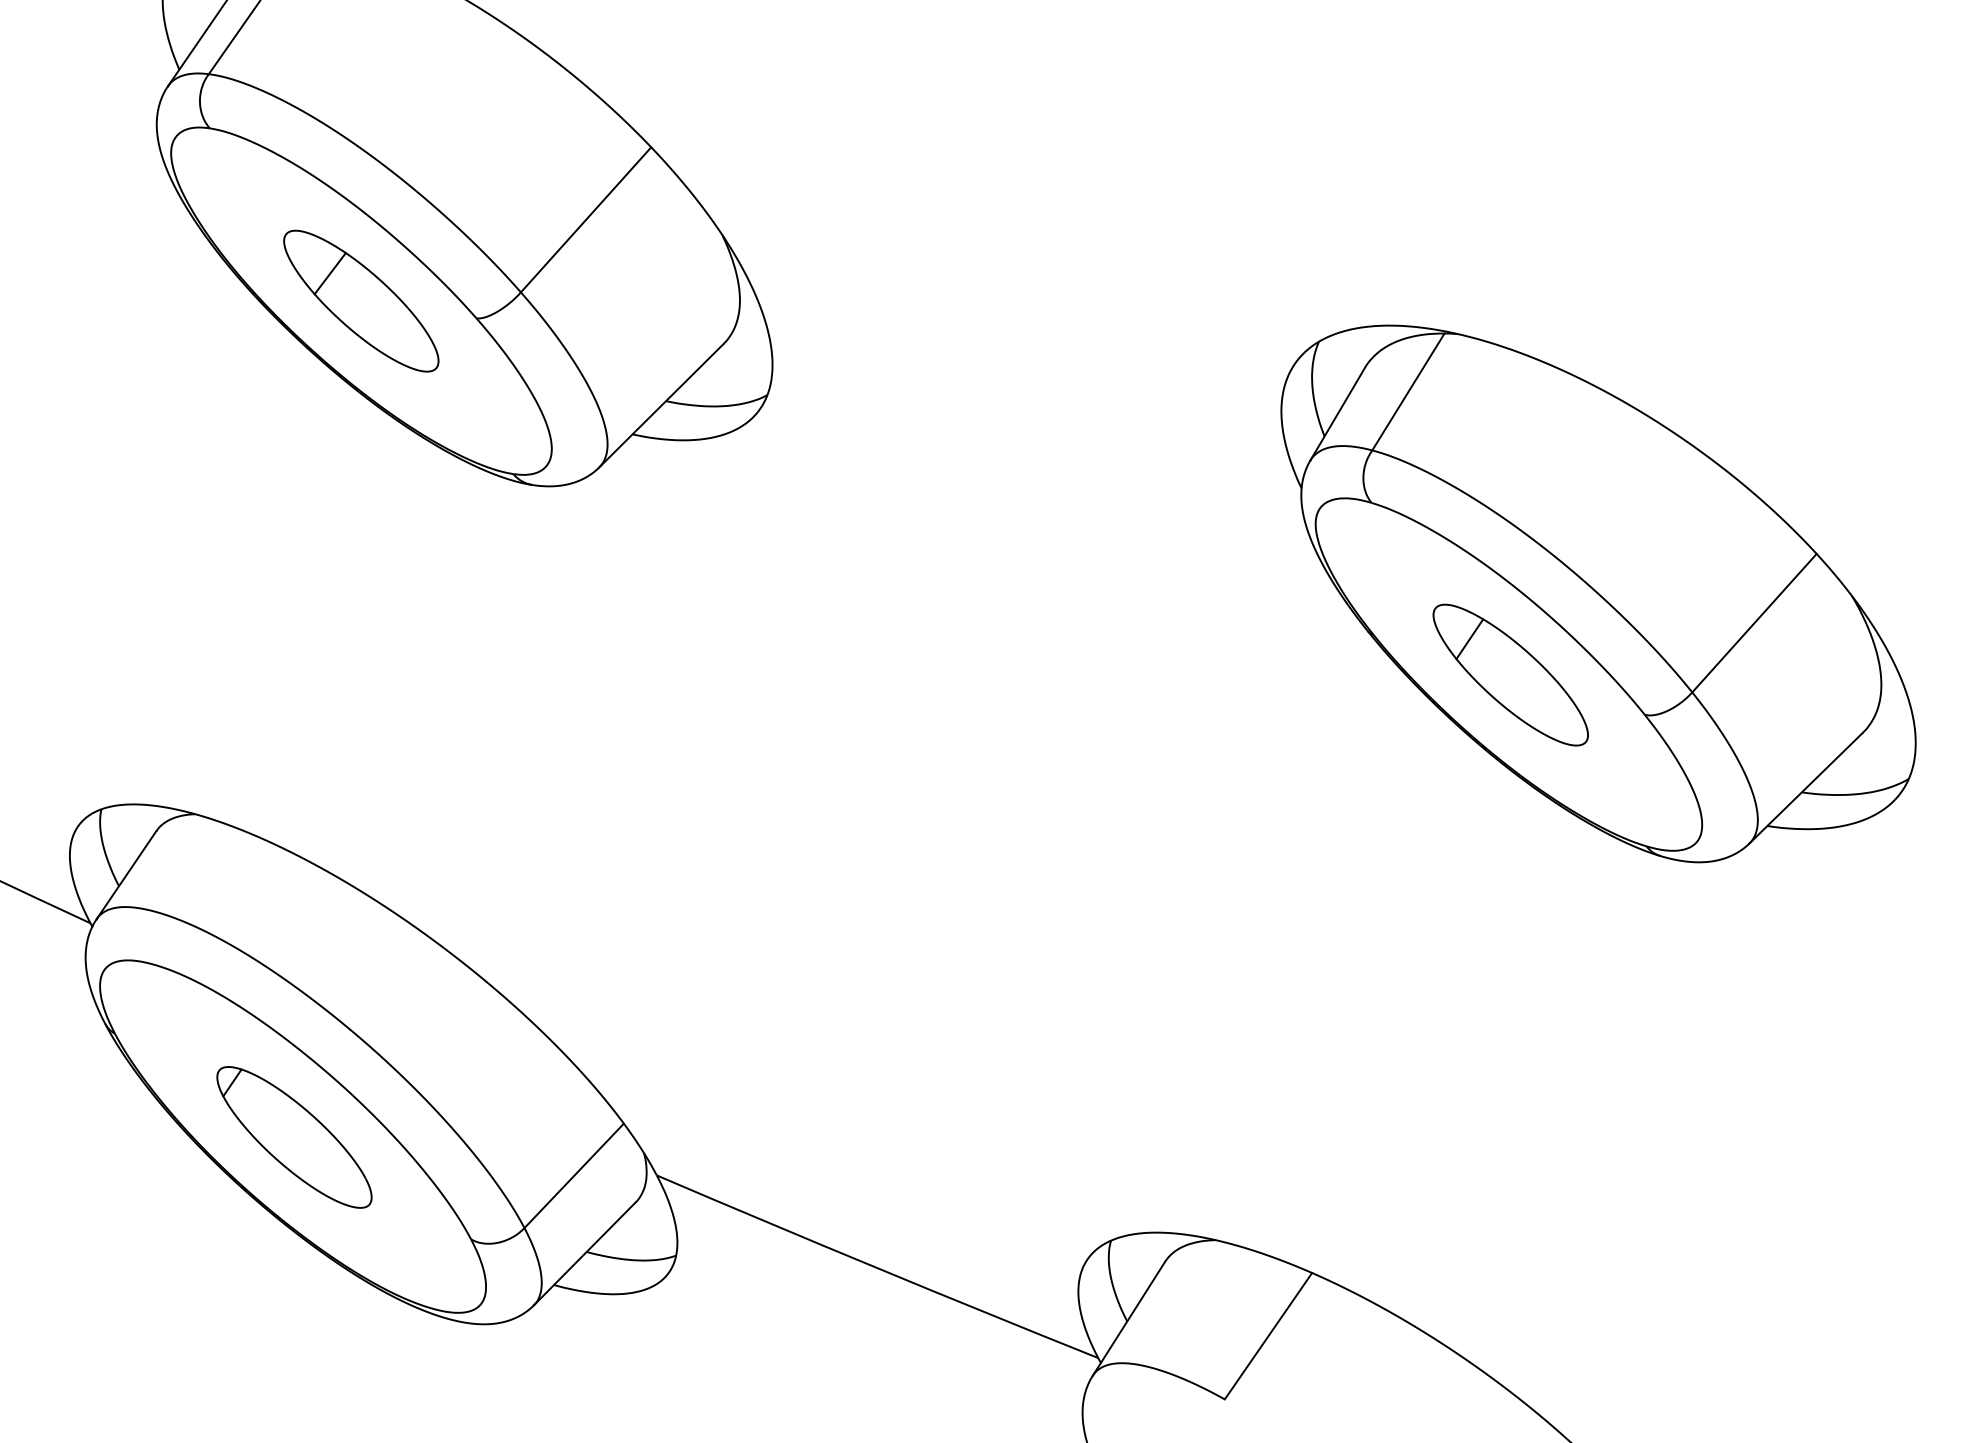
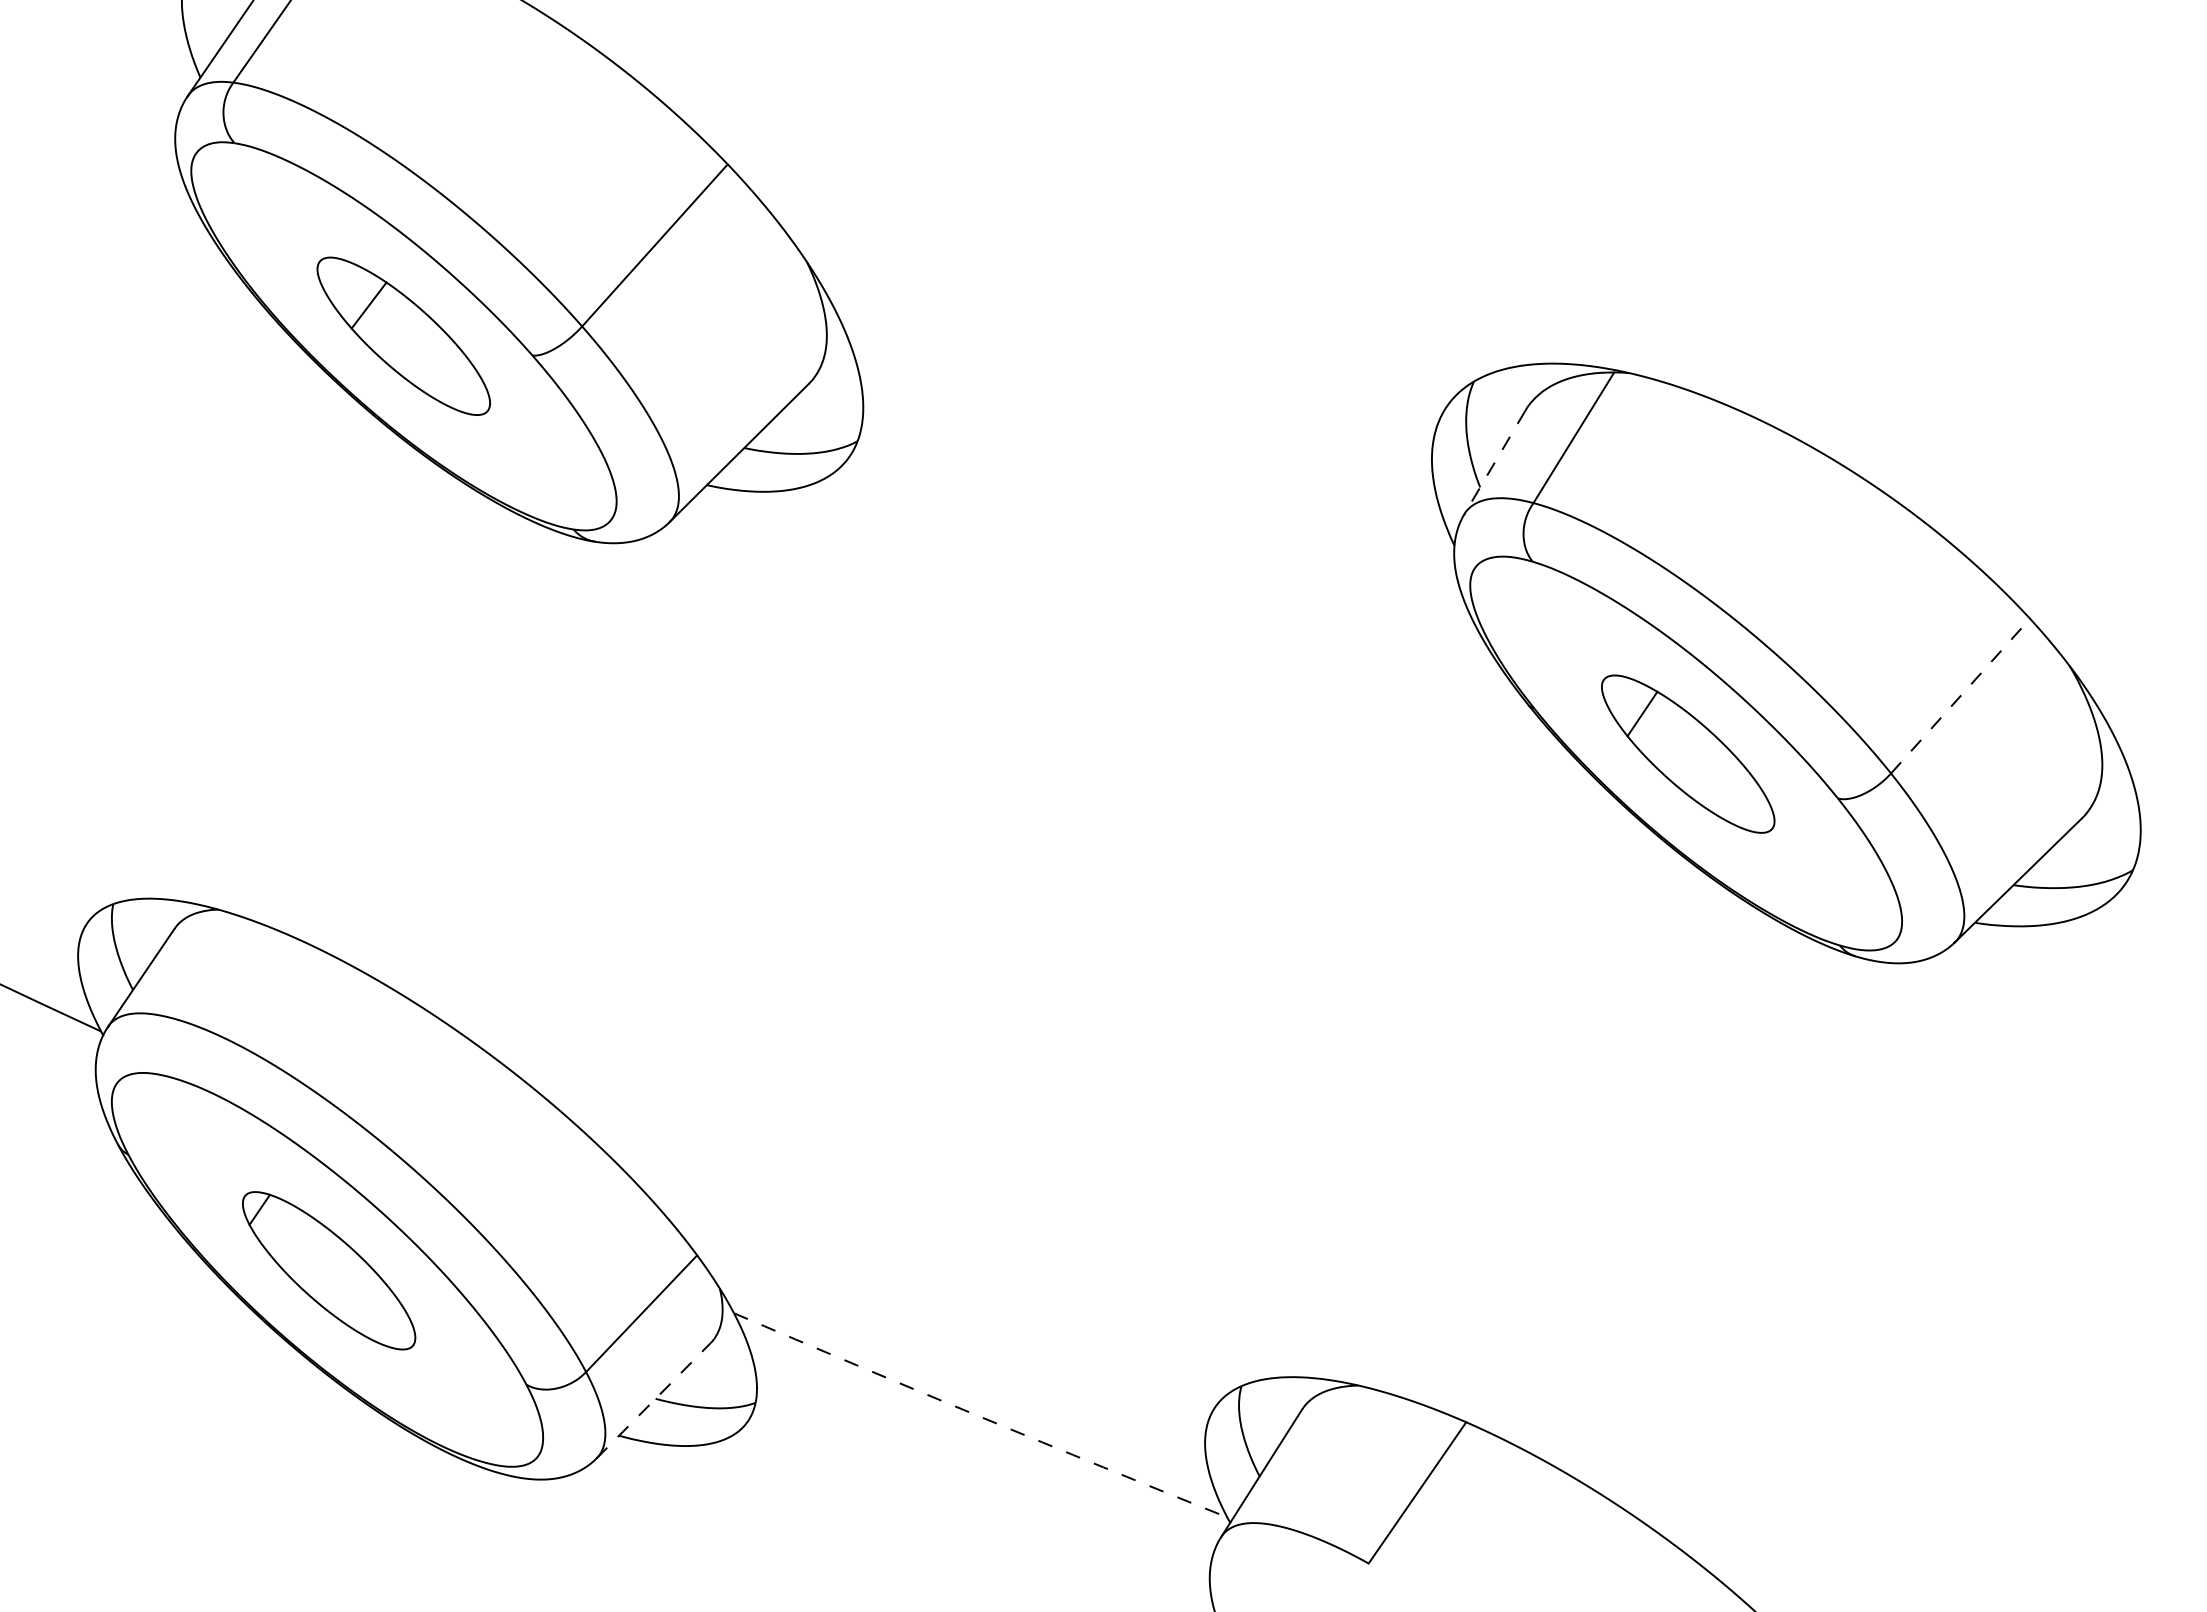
line: (1337, 414) -> (1494, 463), solid -> dashed
line: (1754, 623) -> (1960, 696), solid -> dashed
line: (584, 1253) -> (653, 1400), solid -> dashed
arc: (877, 1267) -> (980, 1416), solid -> dashed

